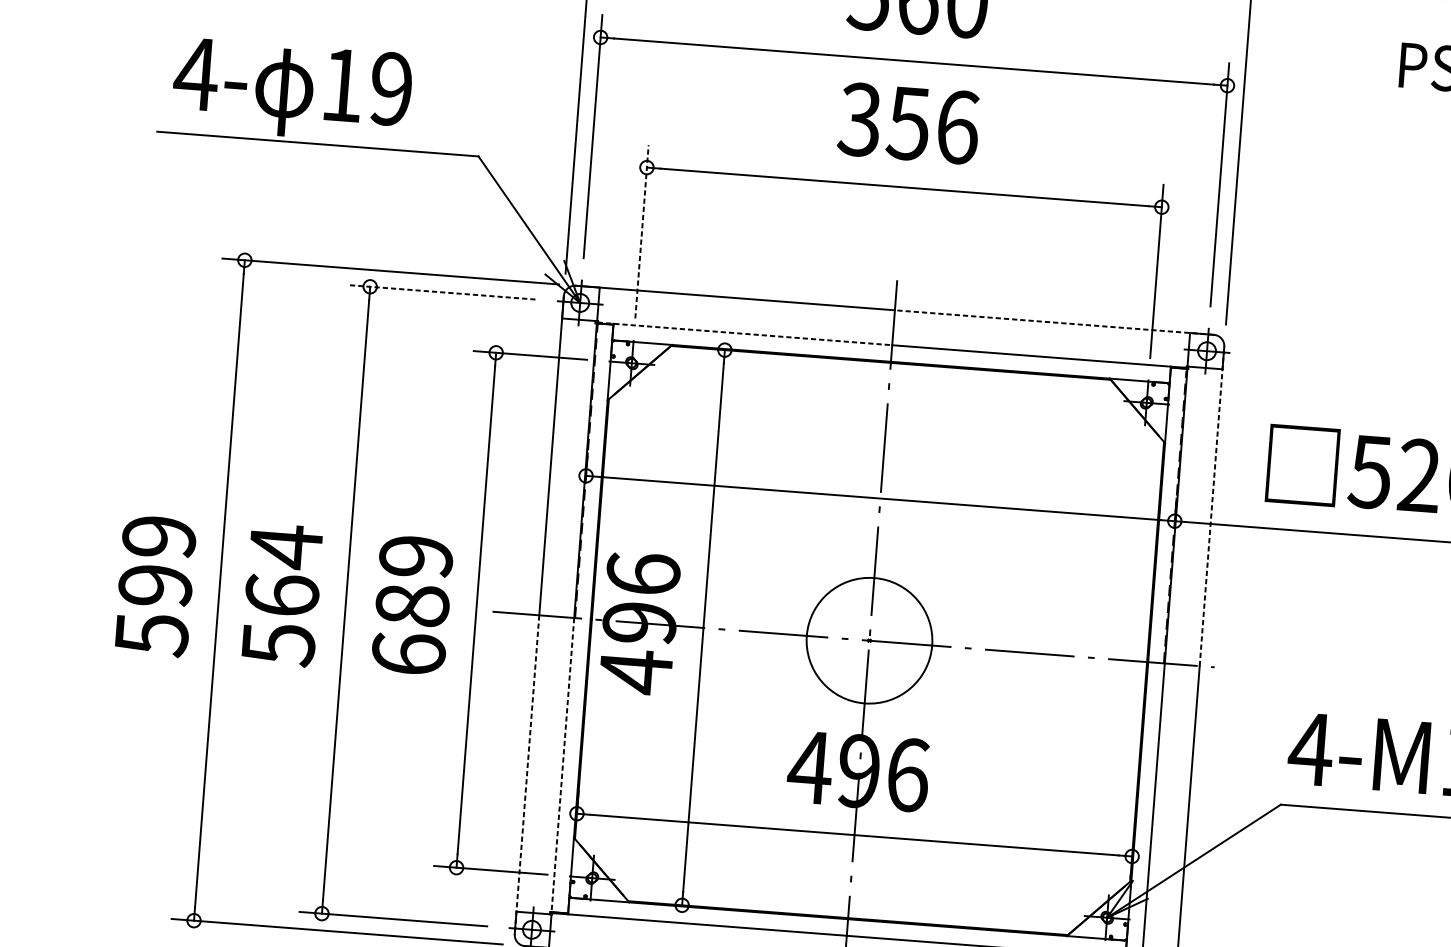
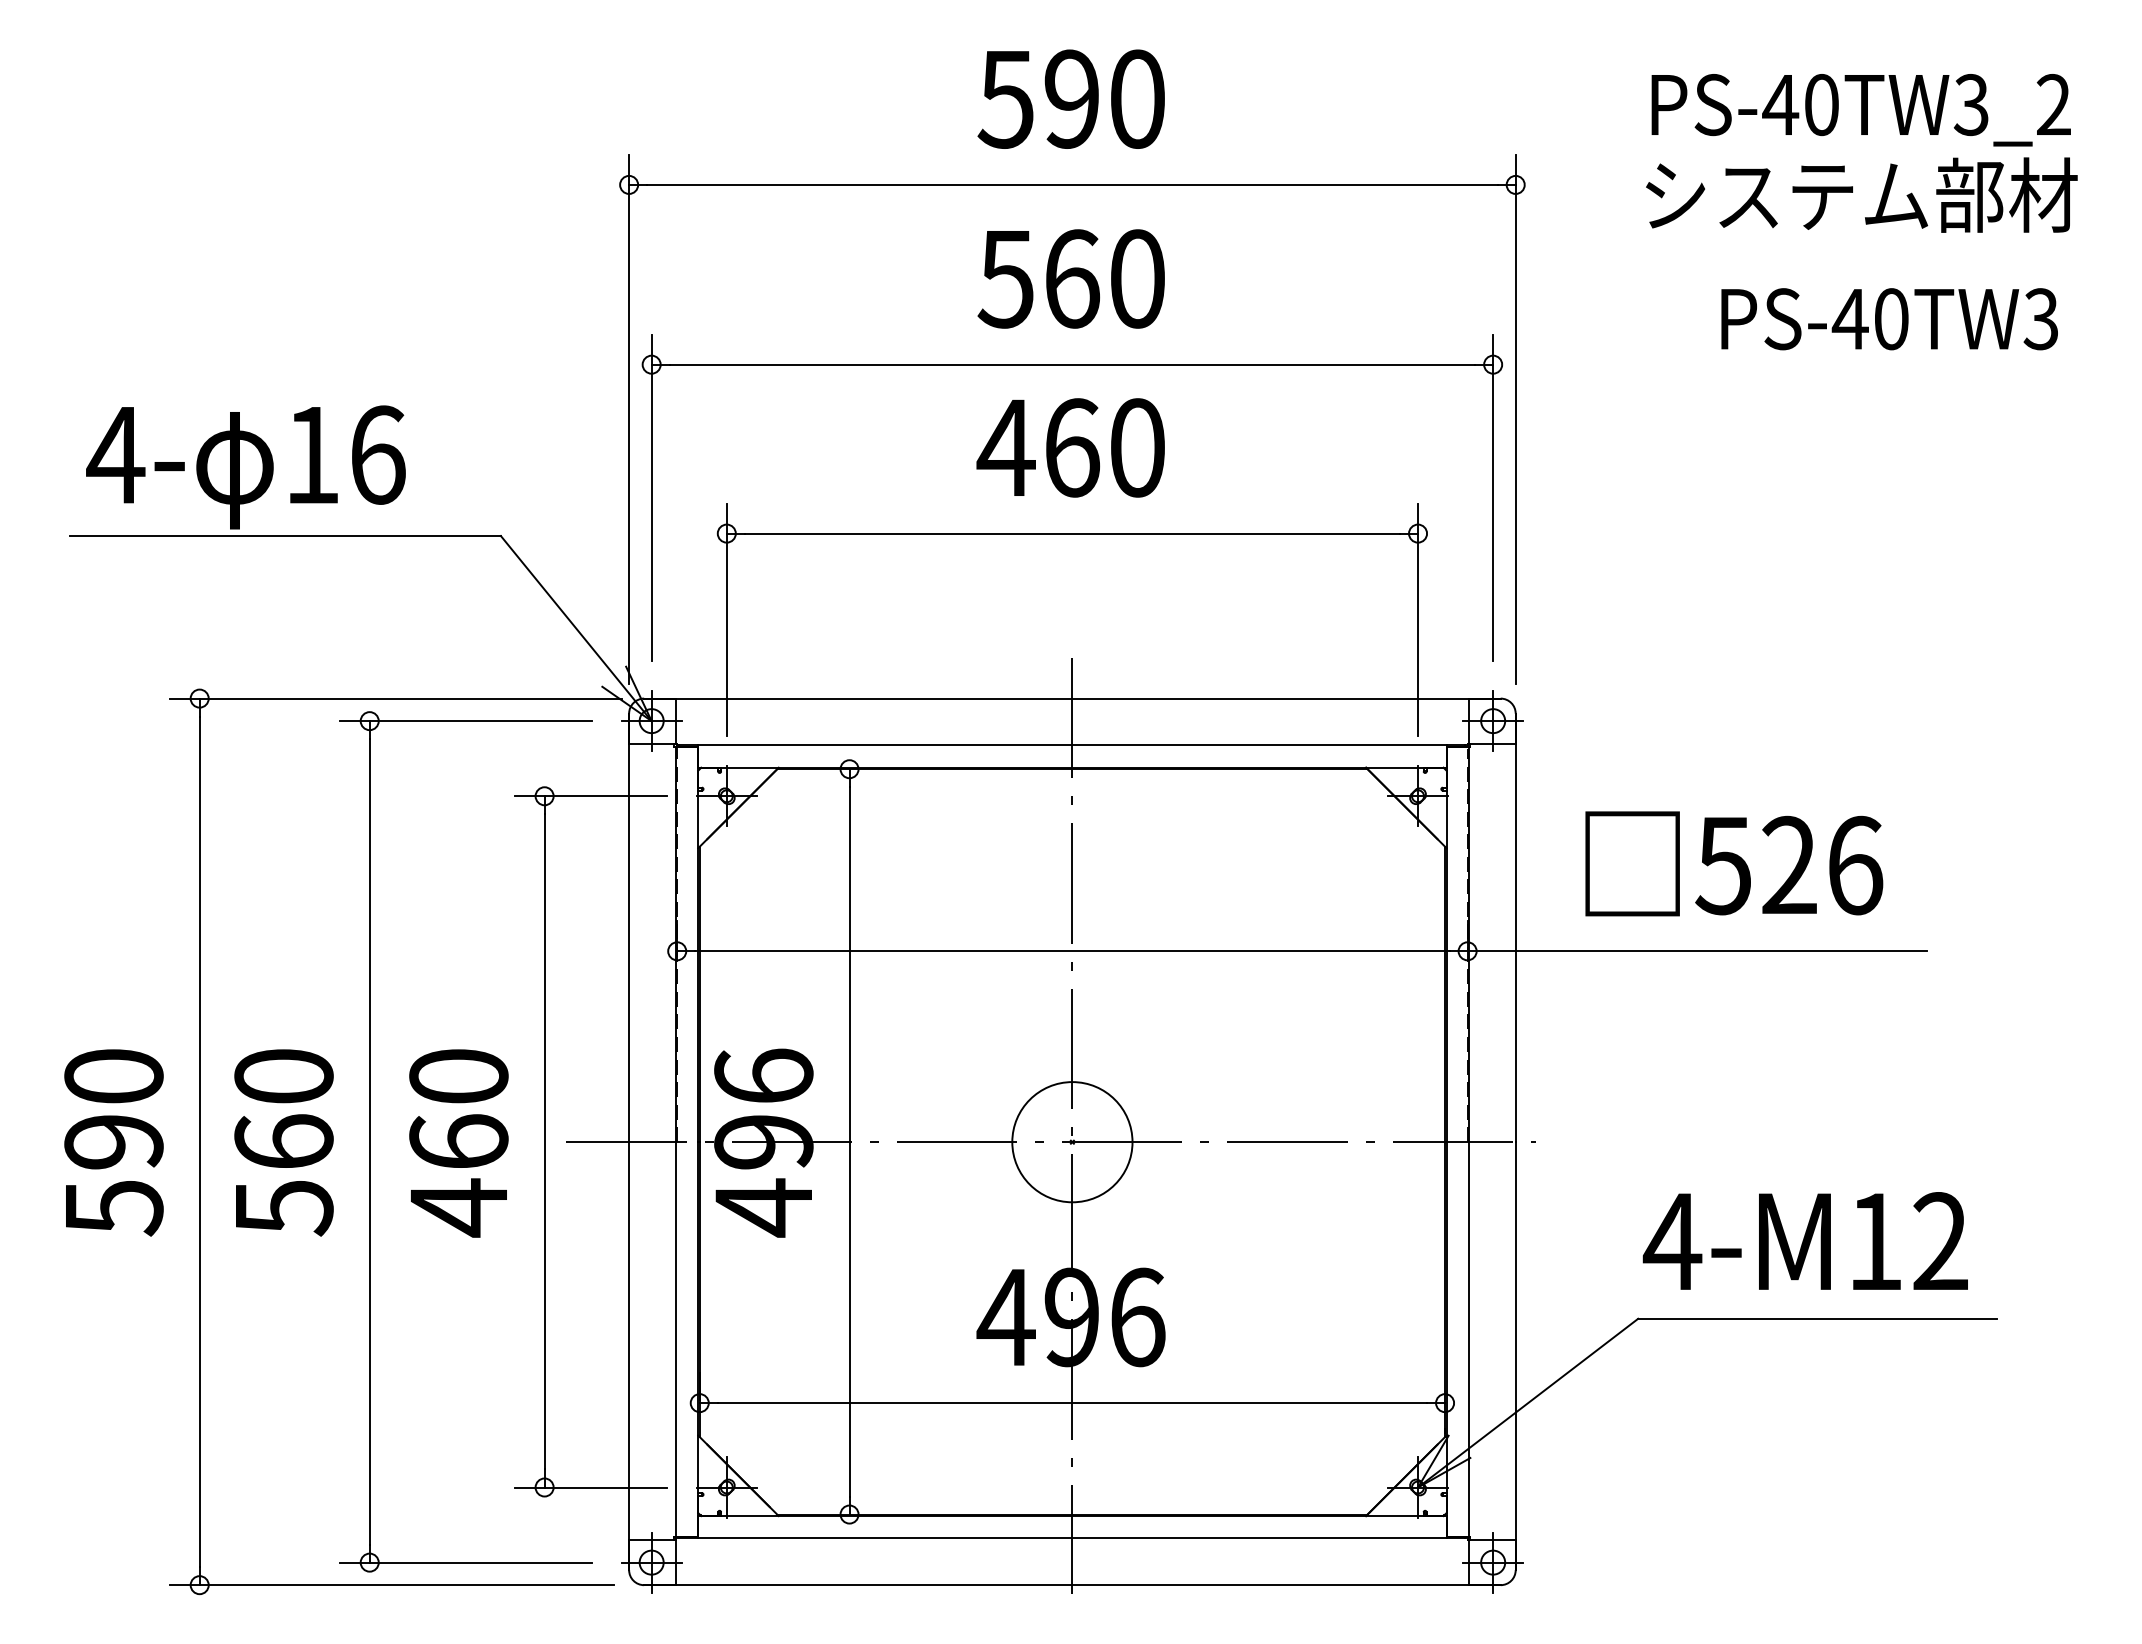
text: (391, 88) -> (377, 454), 19 -> 16
text: (907, 123) -> (1070, 447), 356 -> 460
line: (641, 231) -> (726, 619), dashed -> solid
line: (441, 292) -> (465, 721), dashed -> solid
line: (1054, 322) -> (1286, 698), dashed -> solid
line: (744, 333) -> (874, 745), dashed -> solid
line: (1211, 506) -> (1515, 927), dashed -> solid
text: (158, 536) -> (113, 1076), 599 -> 590
text: (285, 546) -> (283, 1076), 564 -> 560
text: (412, 606) -> (458, 1143), 689 -> 460
circle: (869, 640) -> (1072, 1142), size x0.71
line: (563, 765) -> (676, 1340), dashed -> solid
line: (527, 774) -> (629, 1356), dashed -> solid

